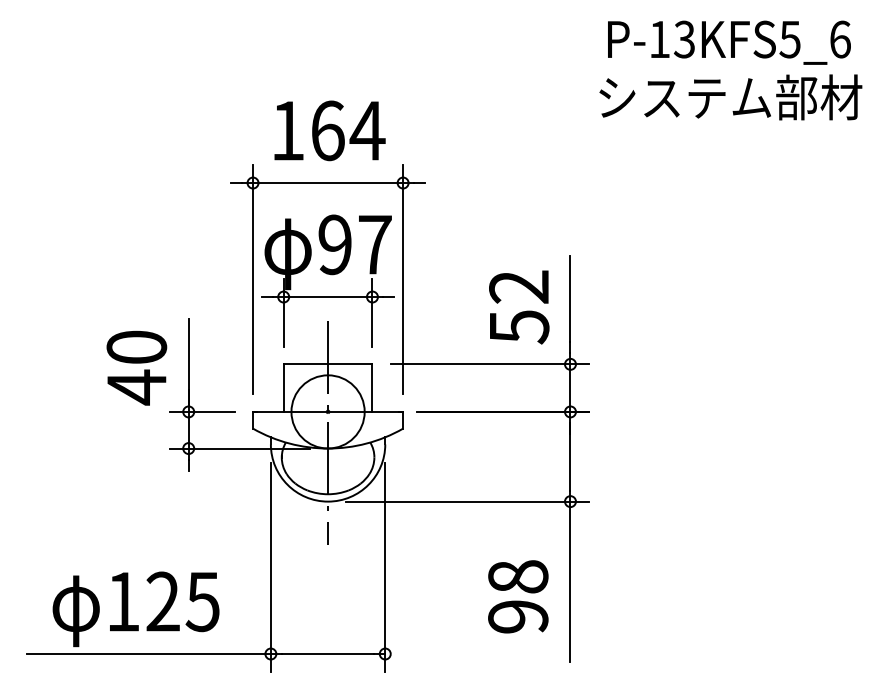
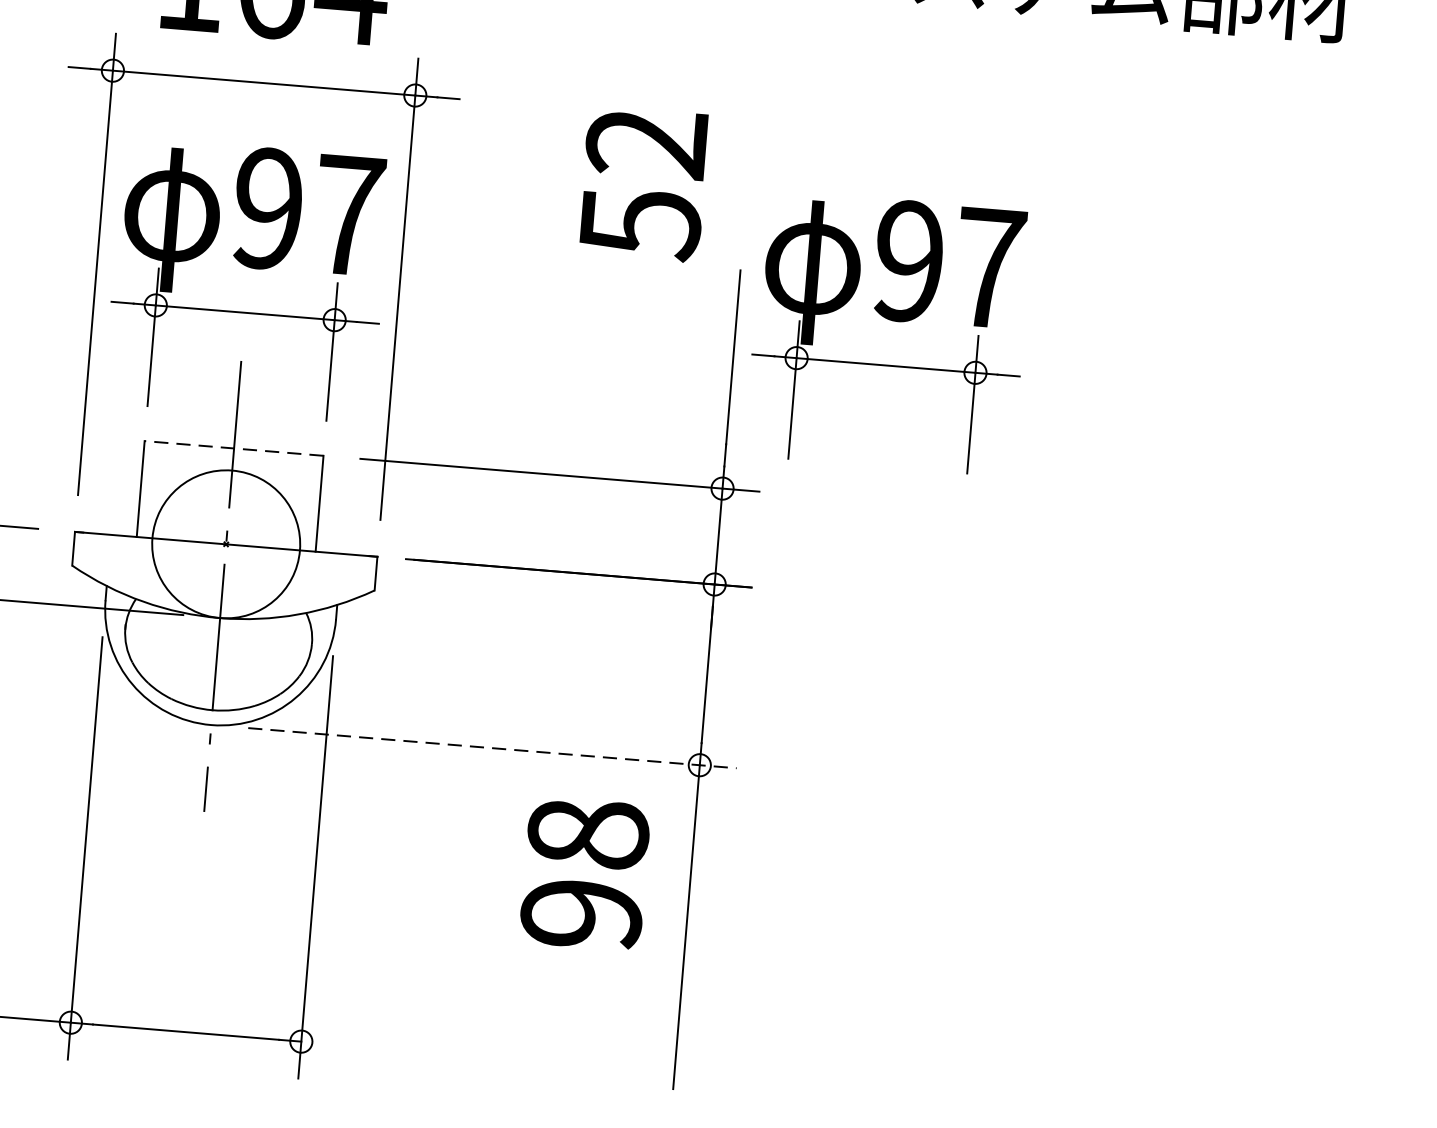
part: (645, 280) -> (887, 332), added
text: (519, 307) -> (644, 184), moved
line: (327, 364) -> (232, 448), solid -> dashed
line: (468, 501) -> (494, 748), solid -> dashed
text: (518, 596) -> (585, 873), moved

